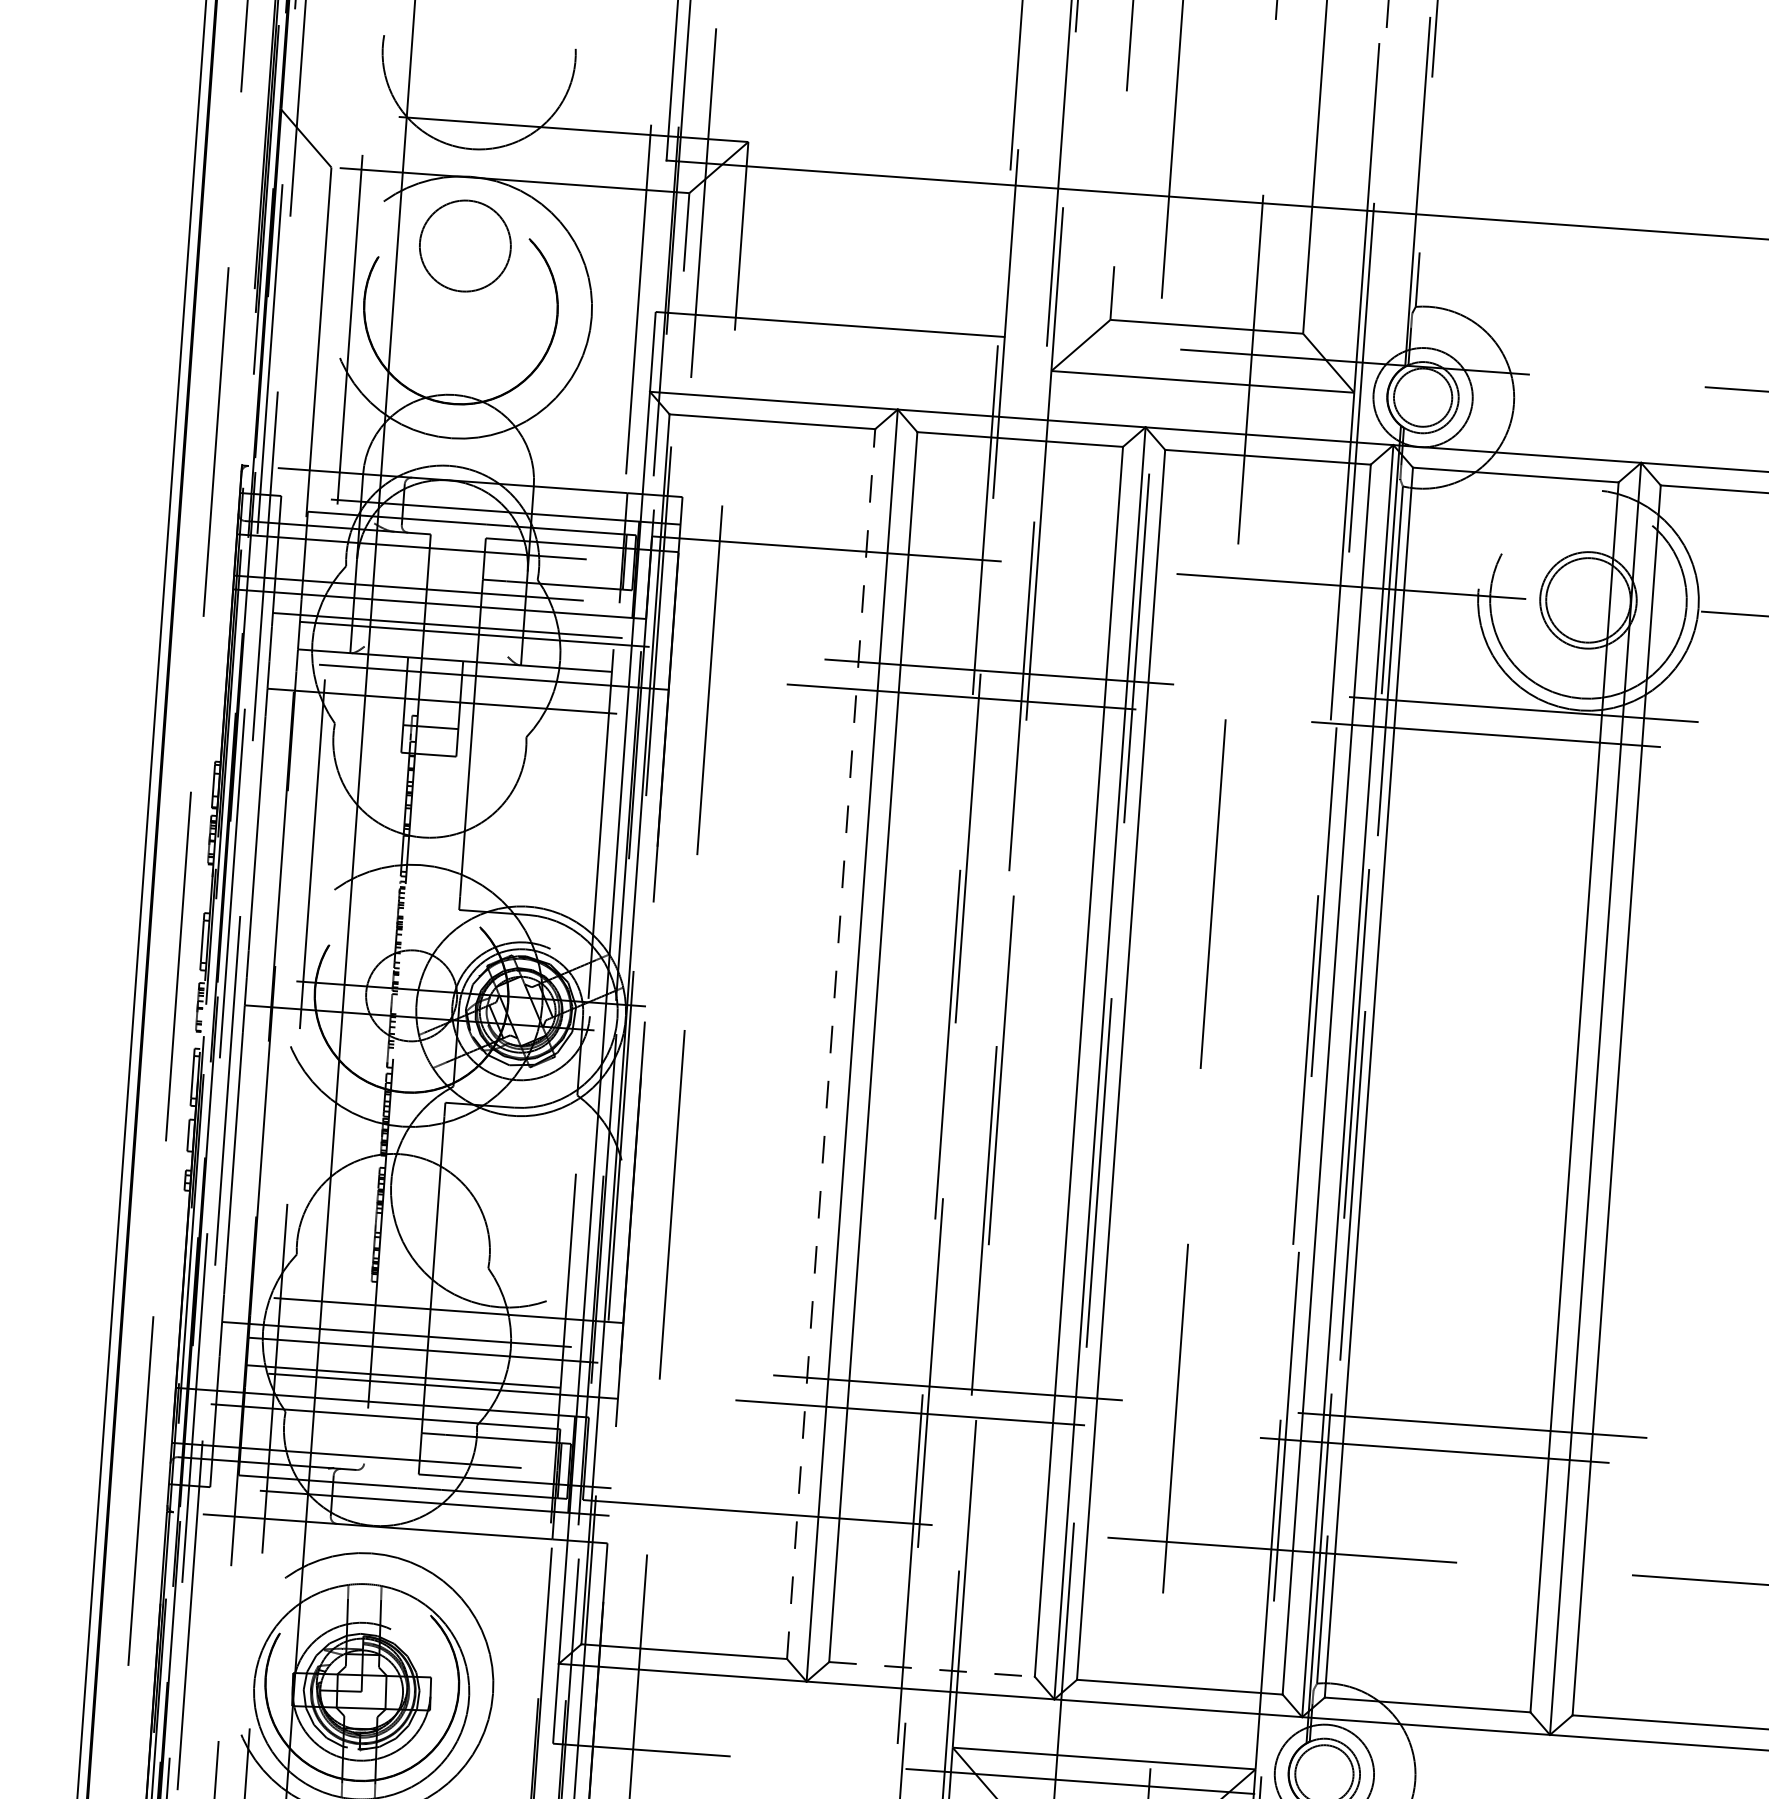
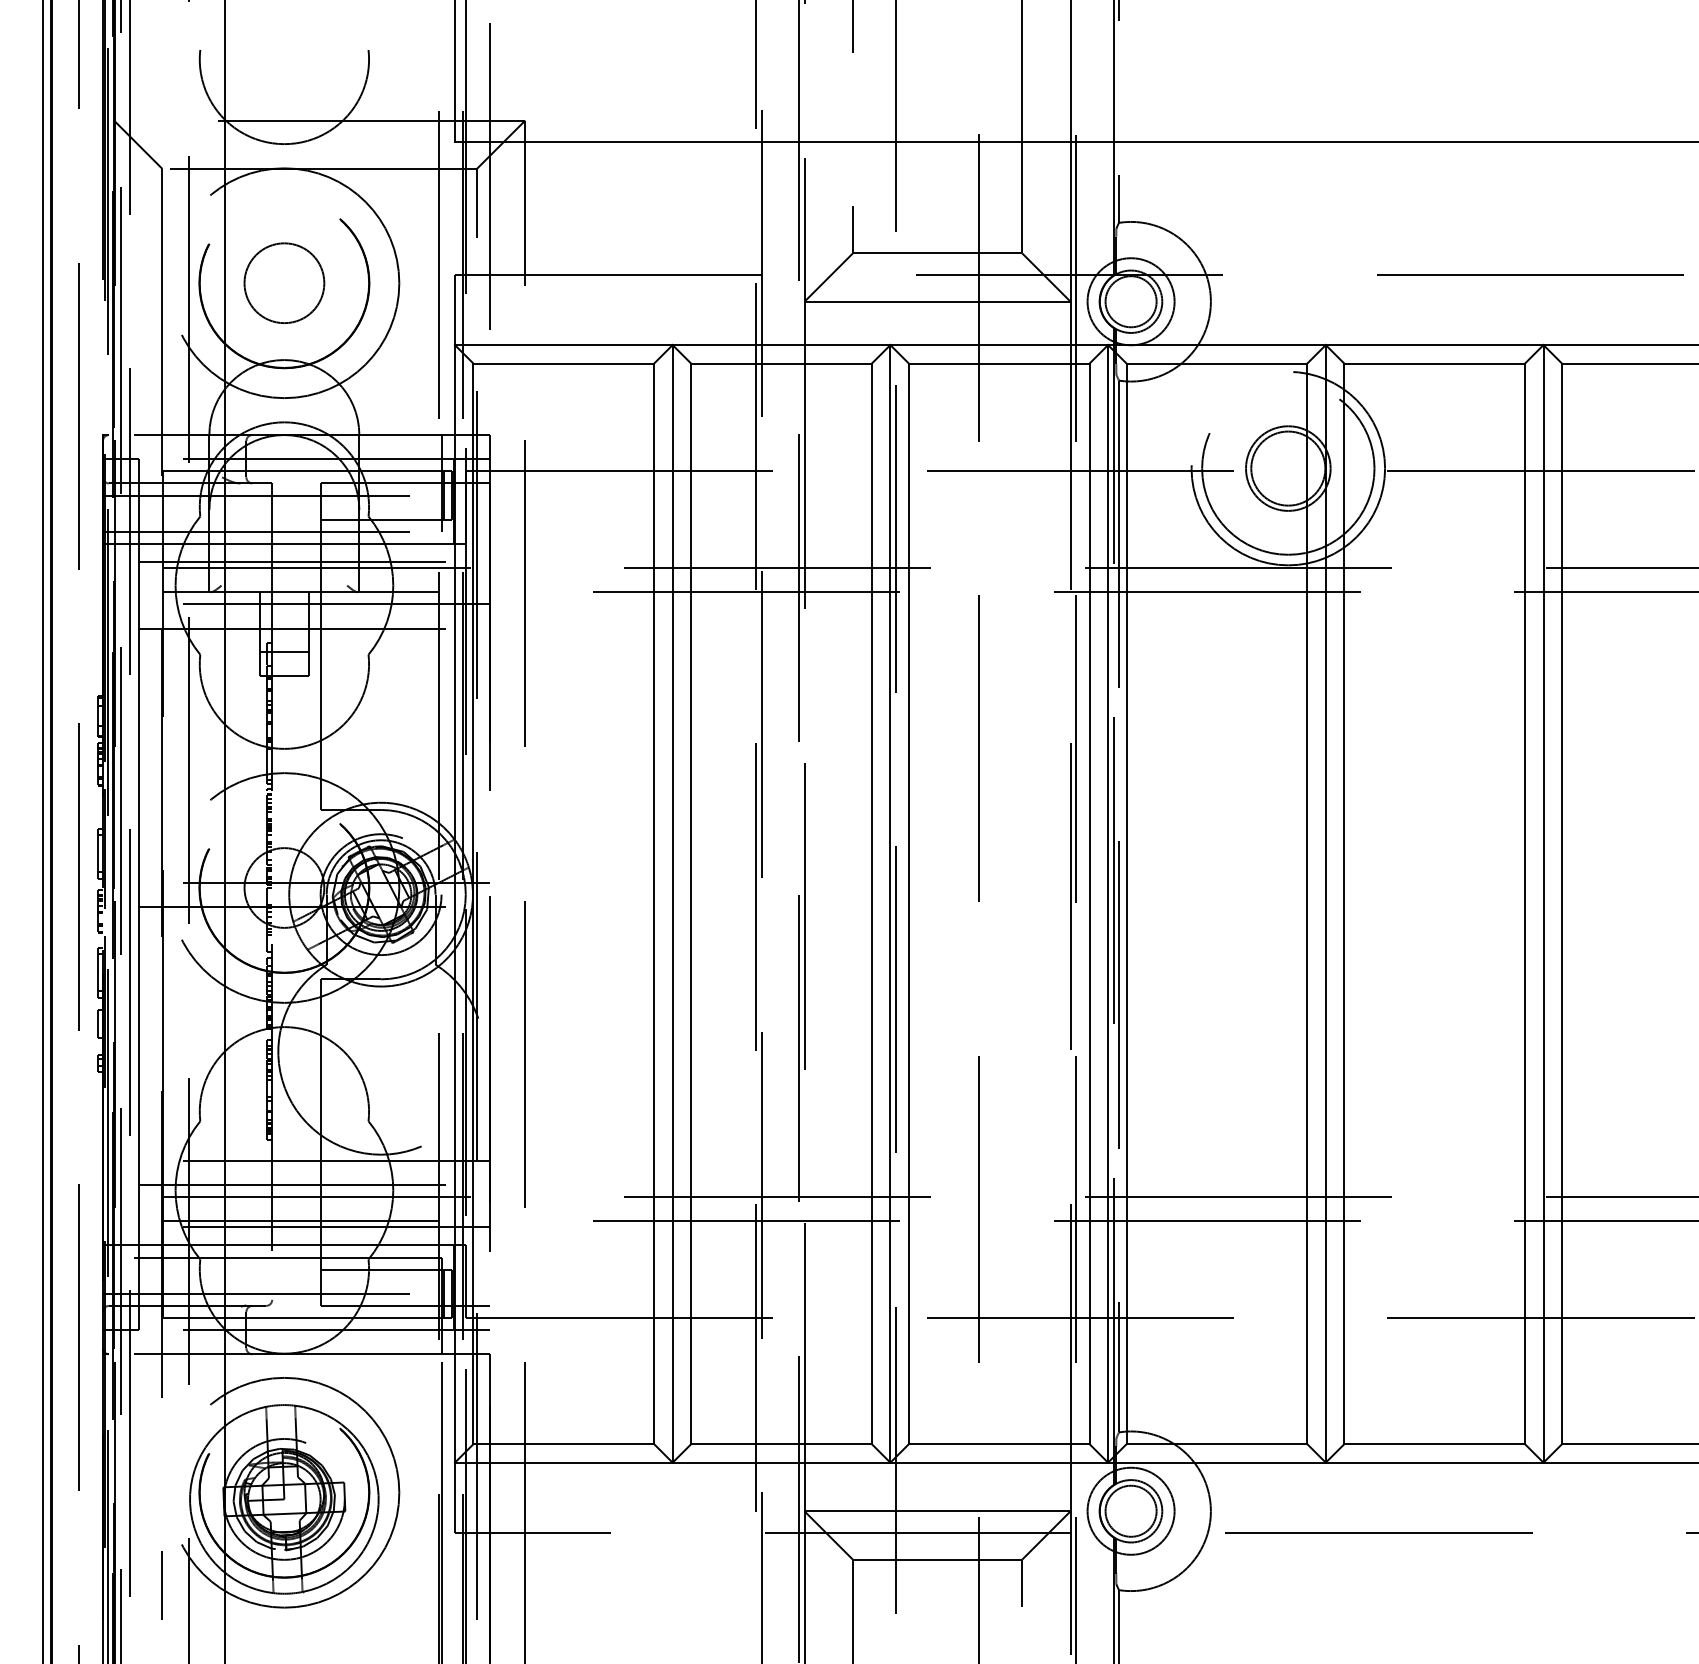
circle: (465, 245) -> (284, 282), moved
line: (831, 1043) -> (654, 903), dashed -> solid
line: (933, 1669) -> (782, 1444), dashed -> solid

